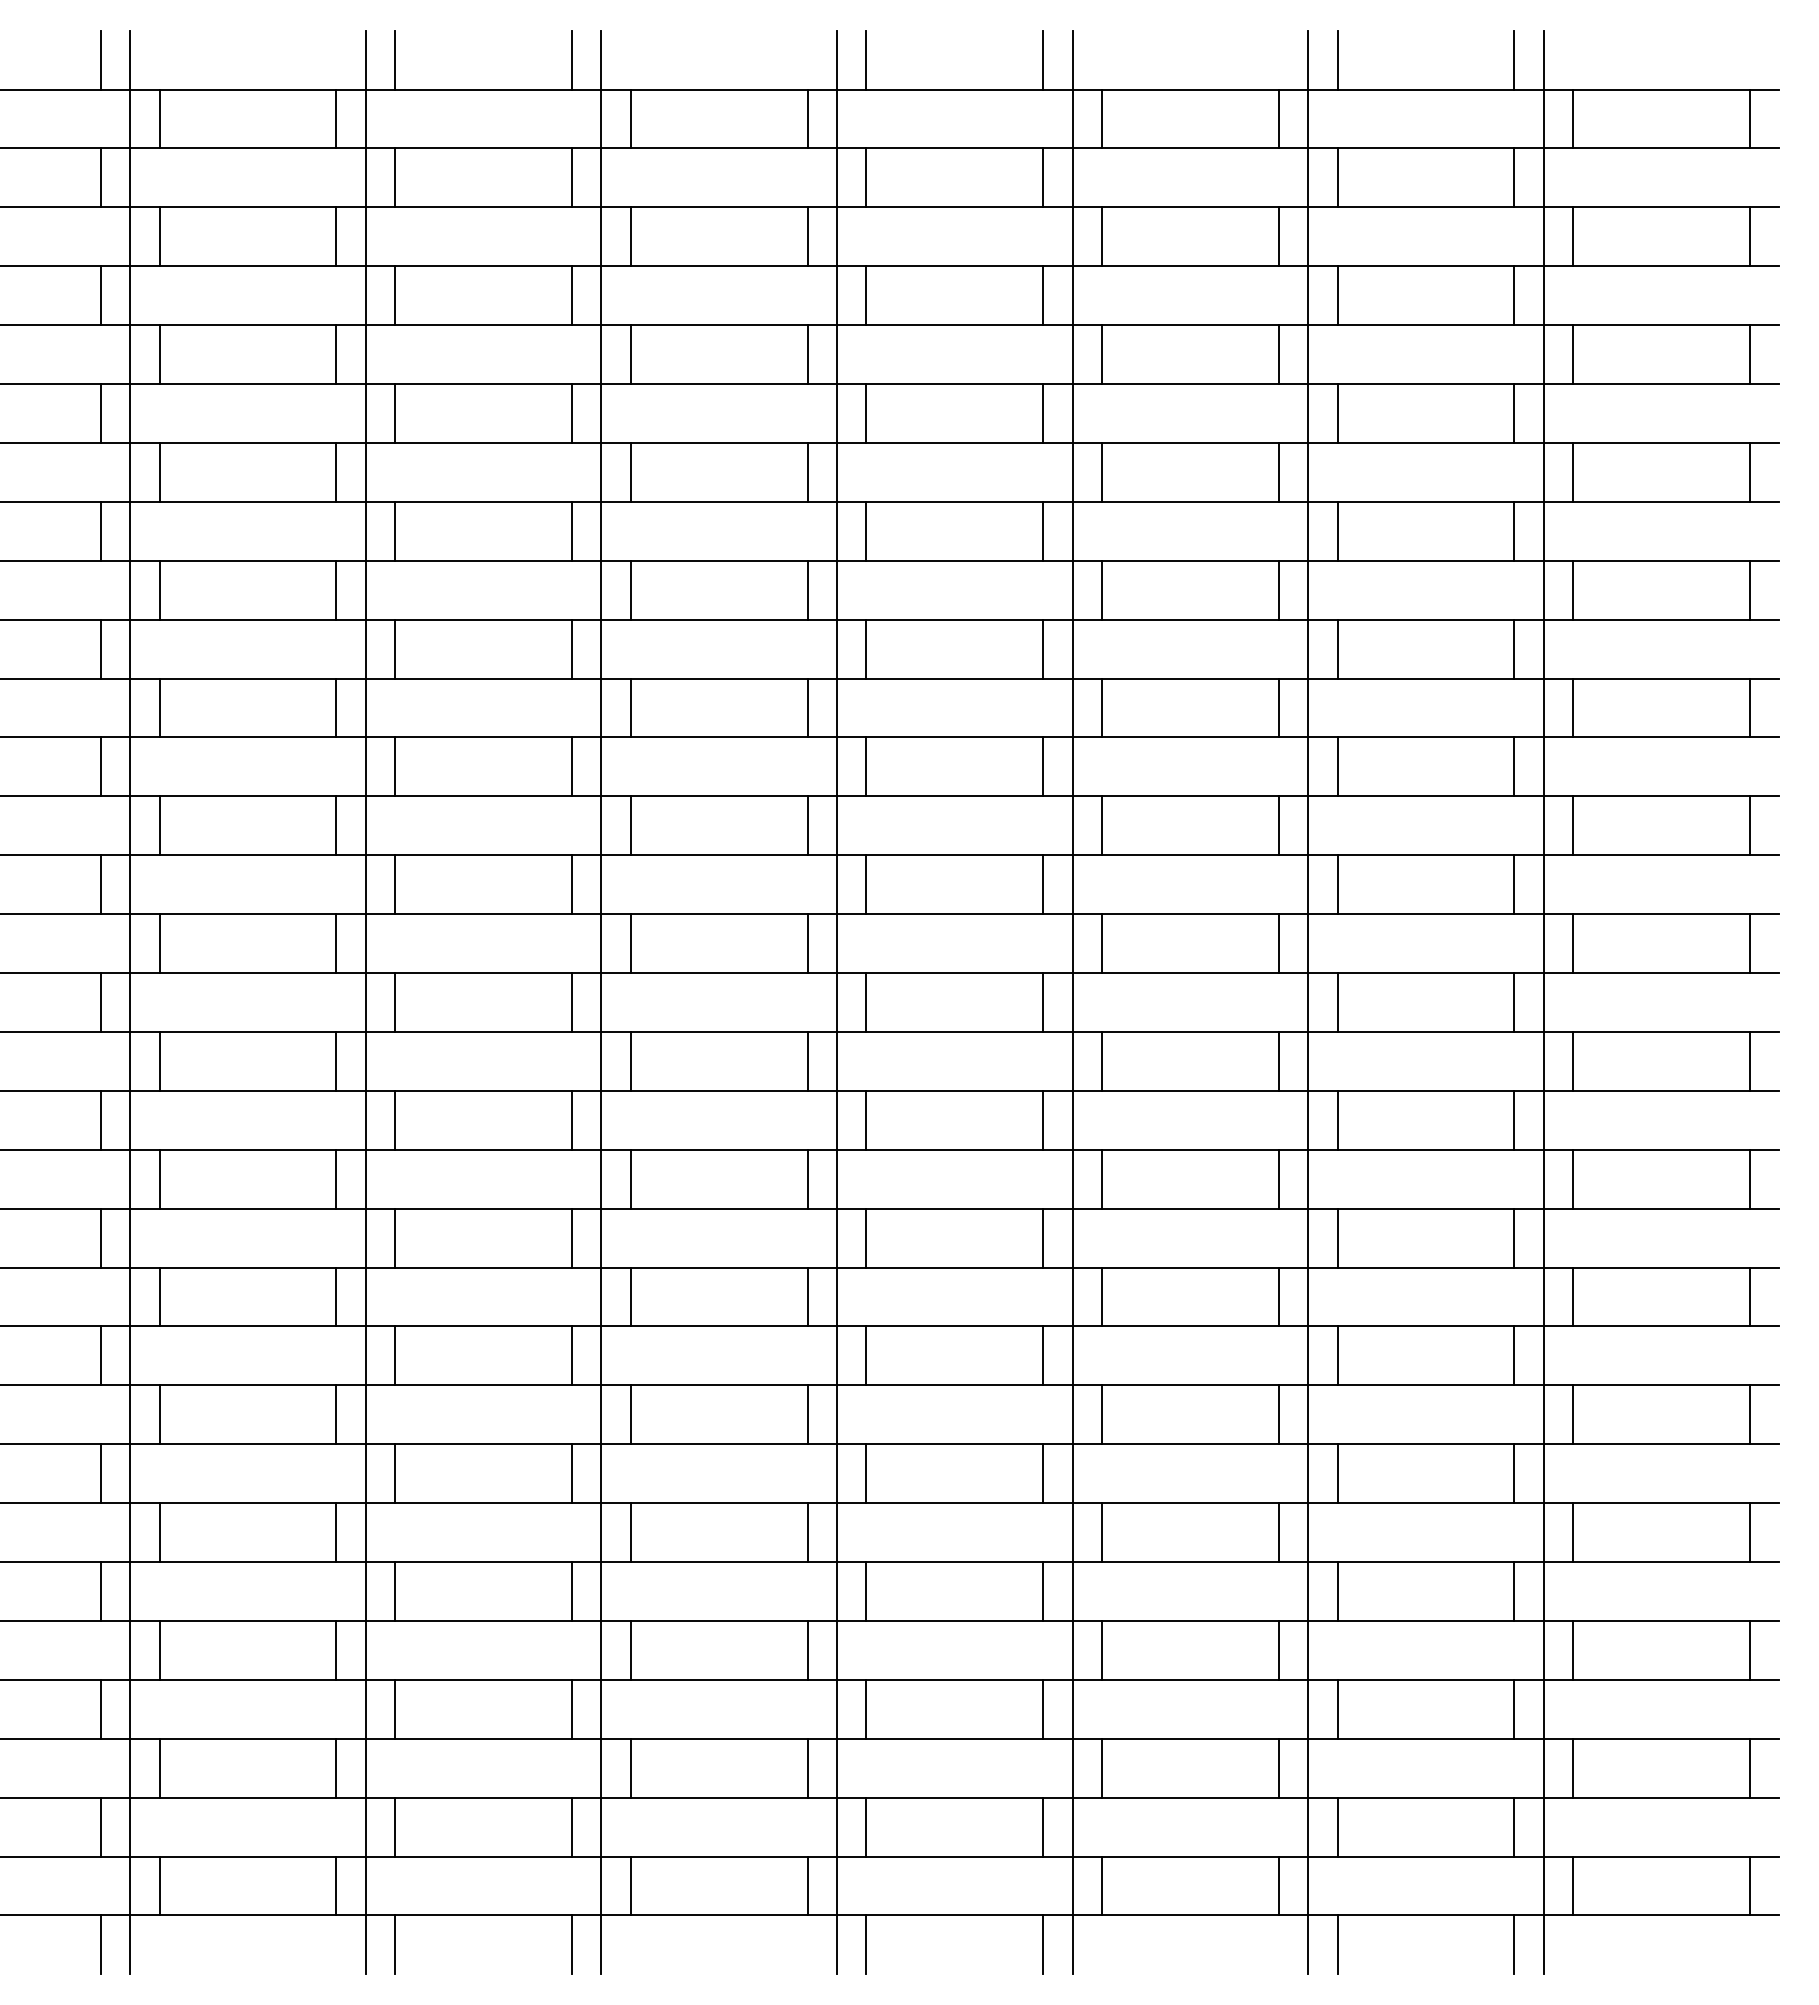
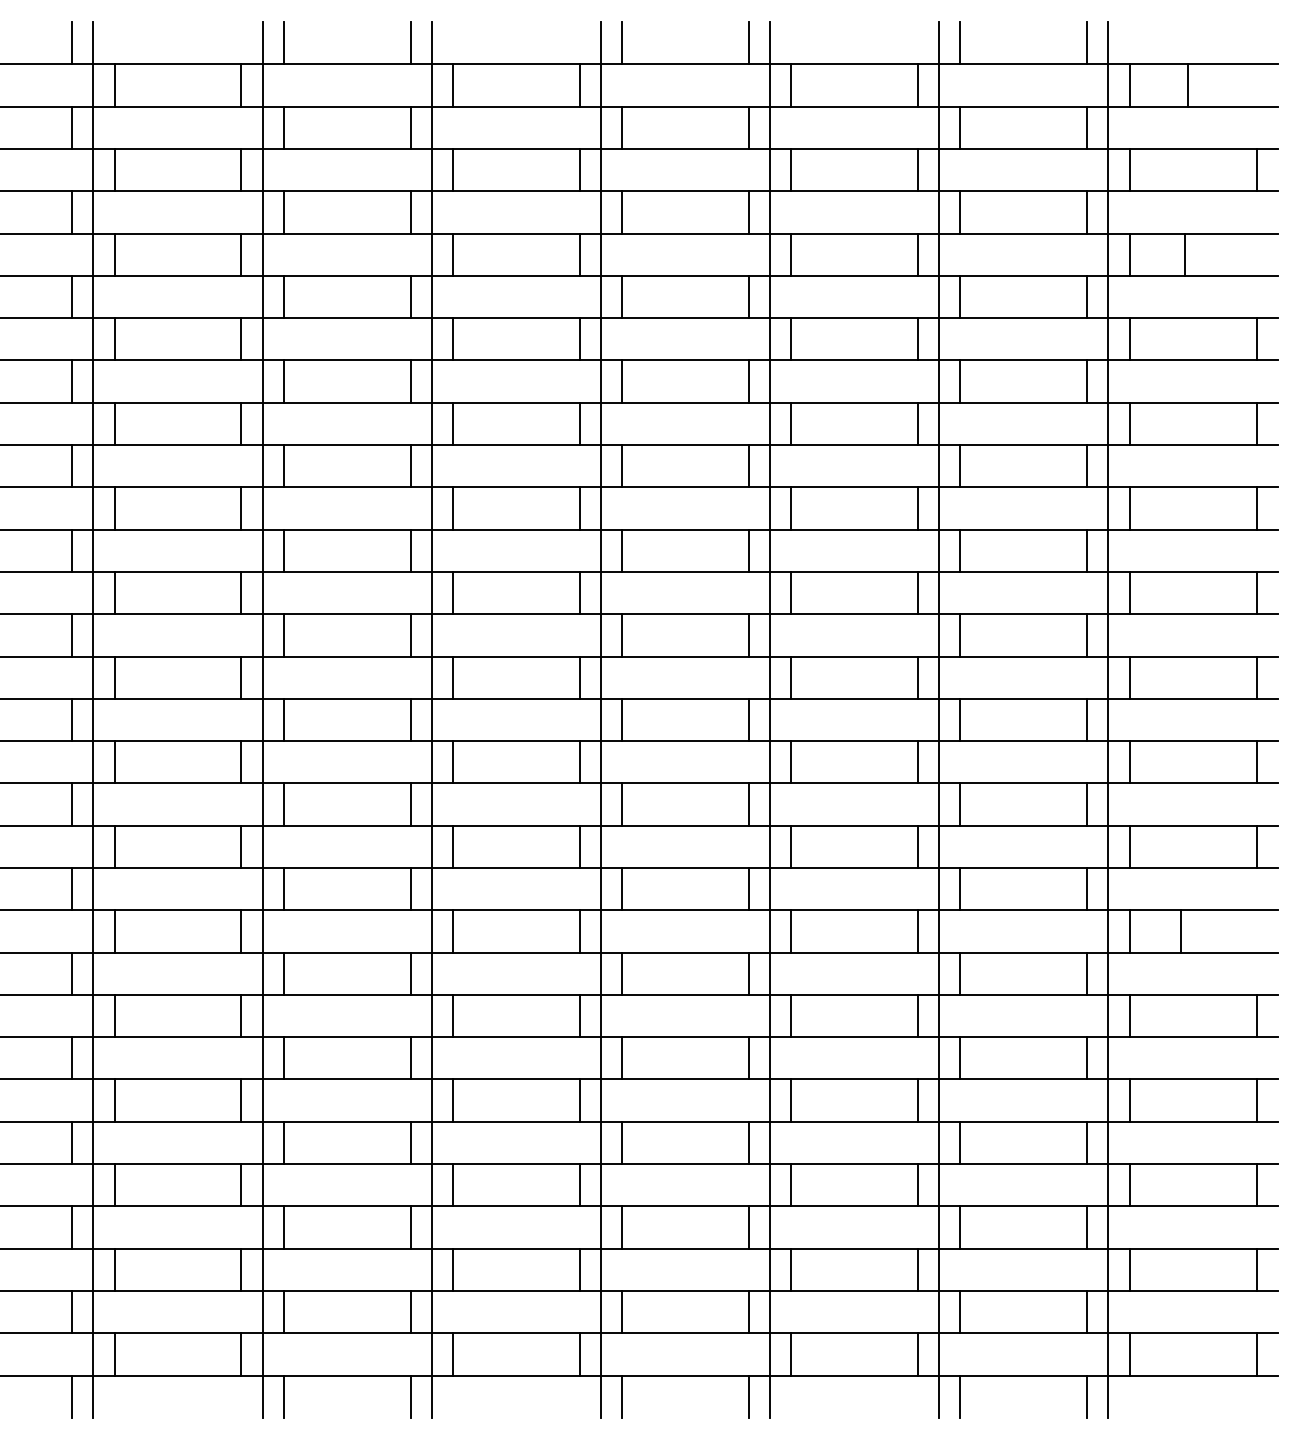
line: (1749, 118) -> (1187, 85), moved
line: (1749, 354) -> (1185, 254), moved
line: (1749, 1296) -> (1180, 931), moved

